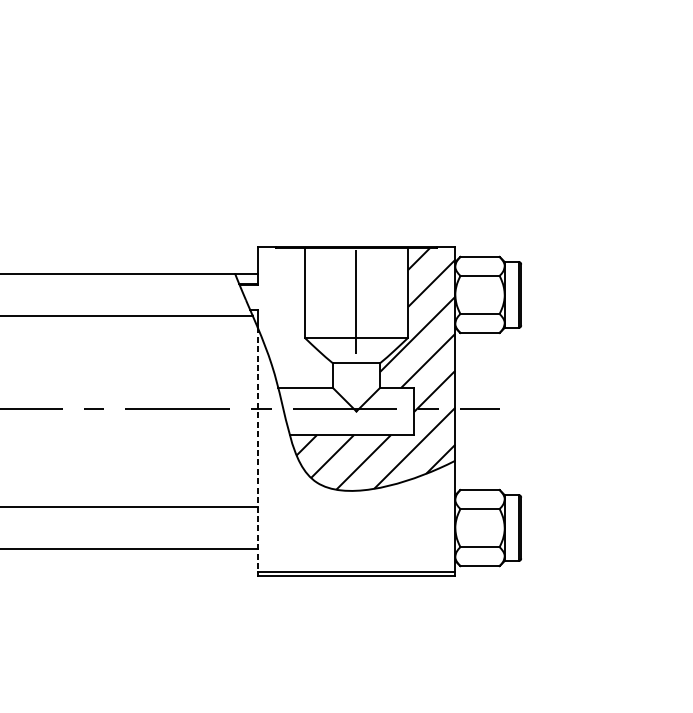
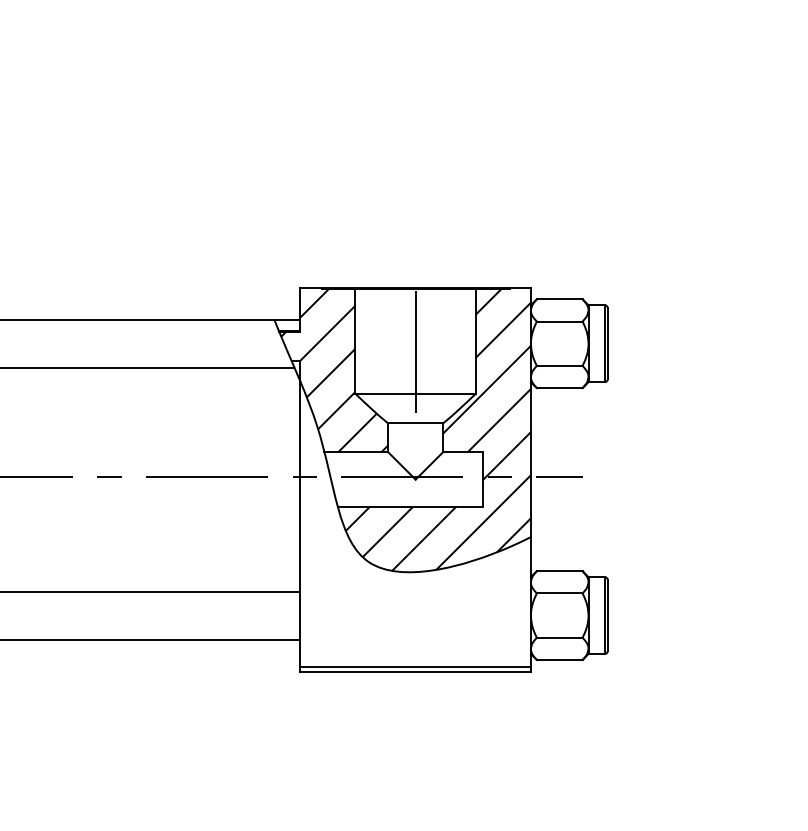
hatch: (286, 317) -> (334, 370), added
line: (257, 449) -> (300, 524), dashed -> solid

